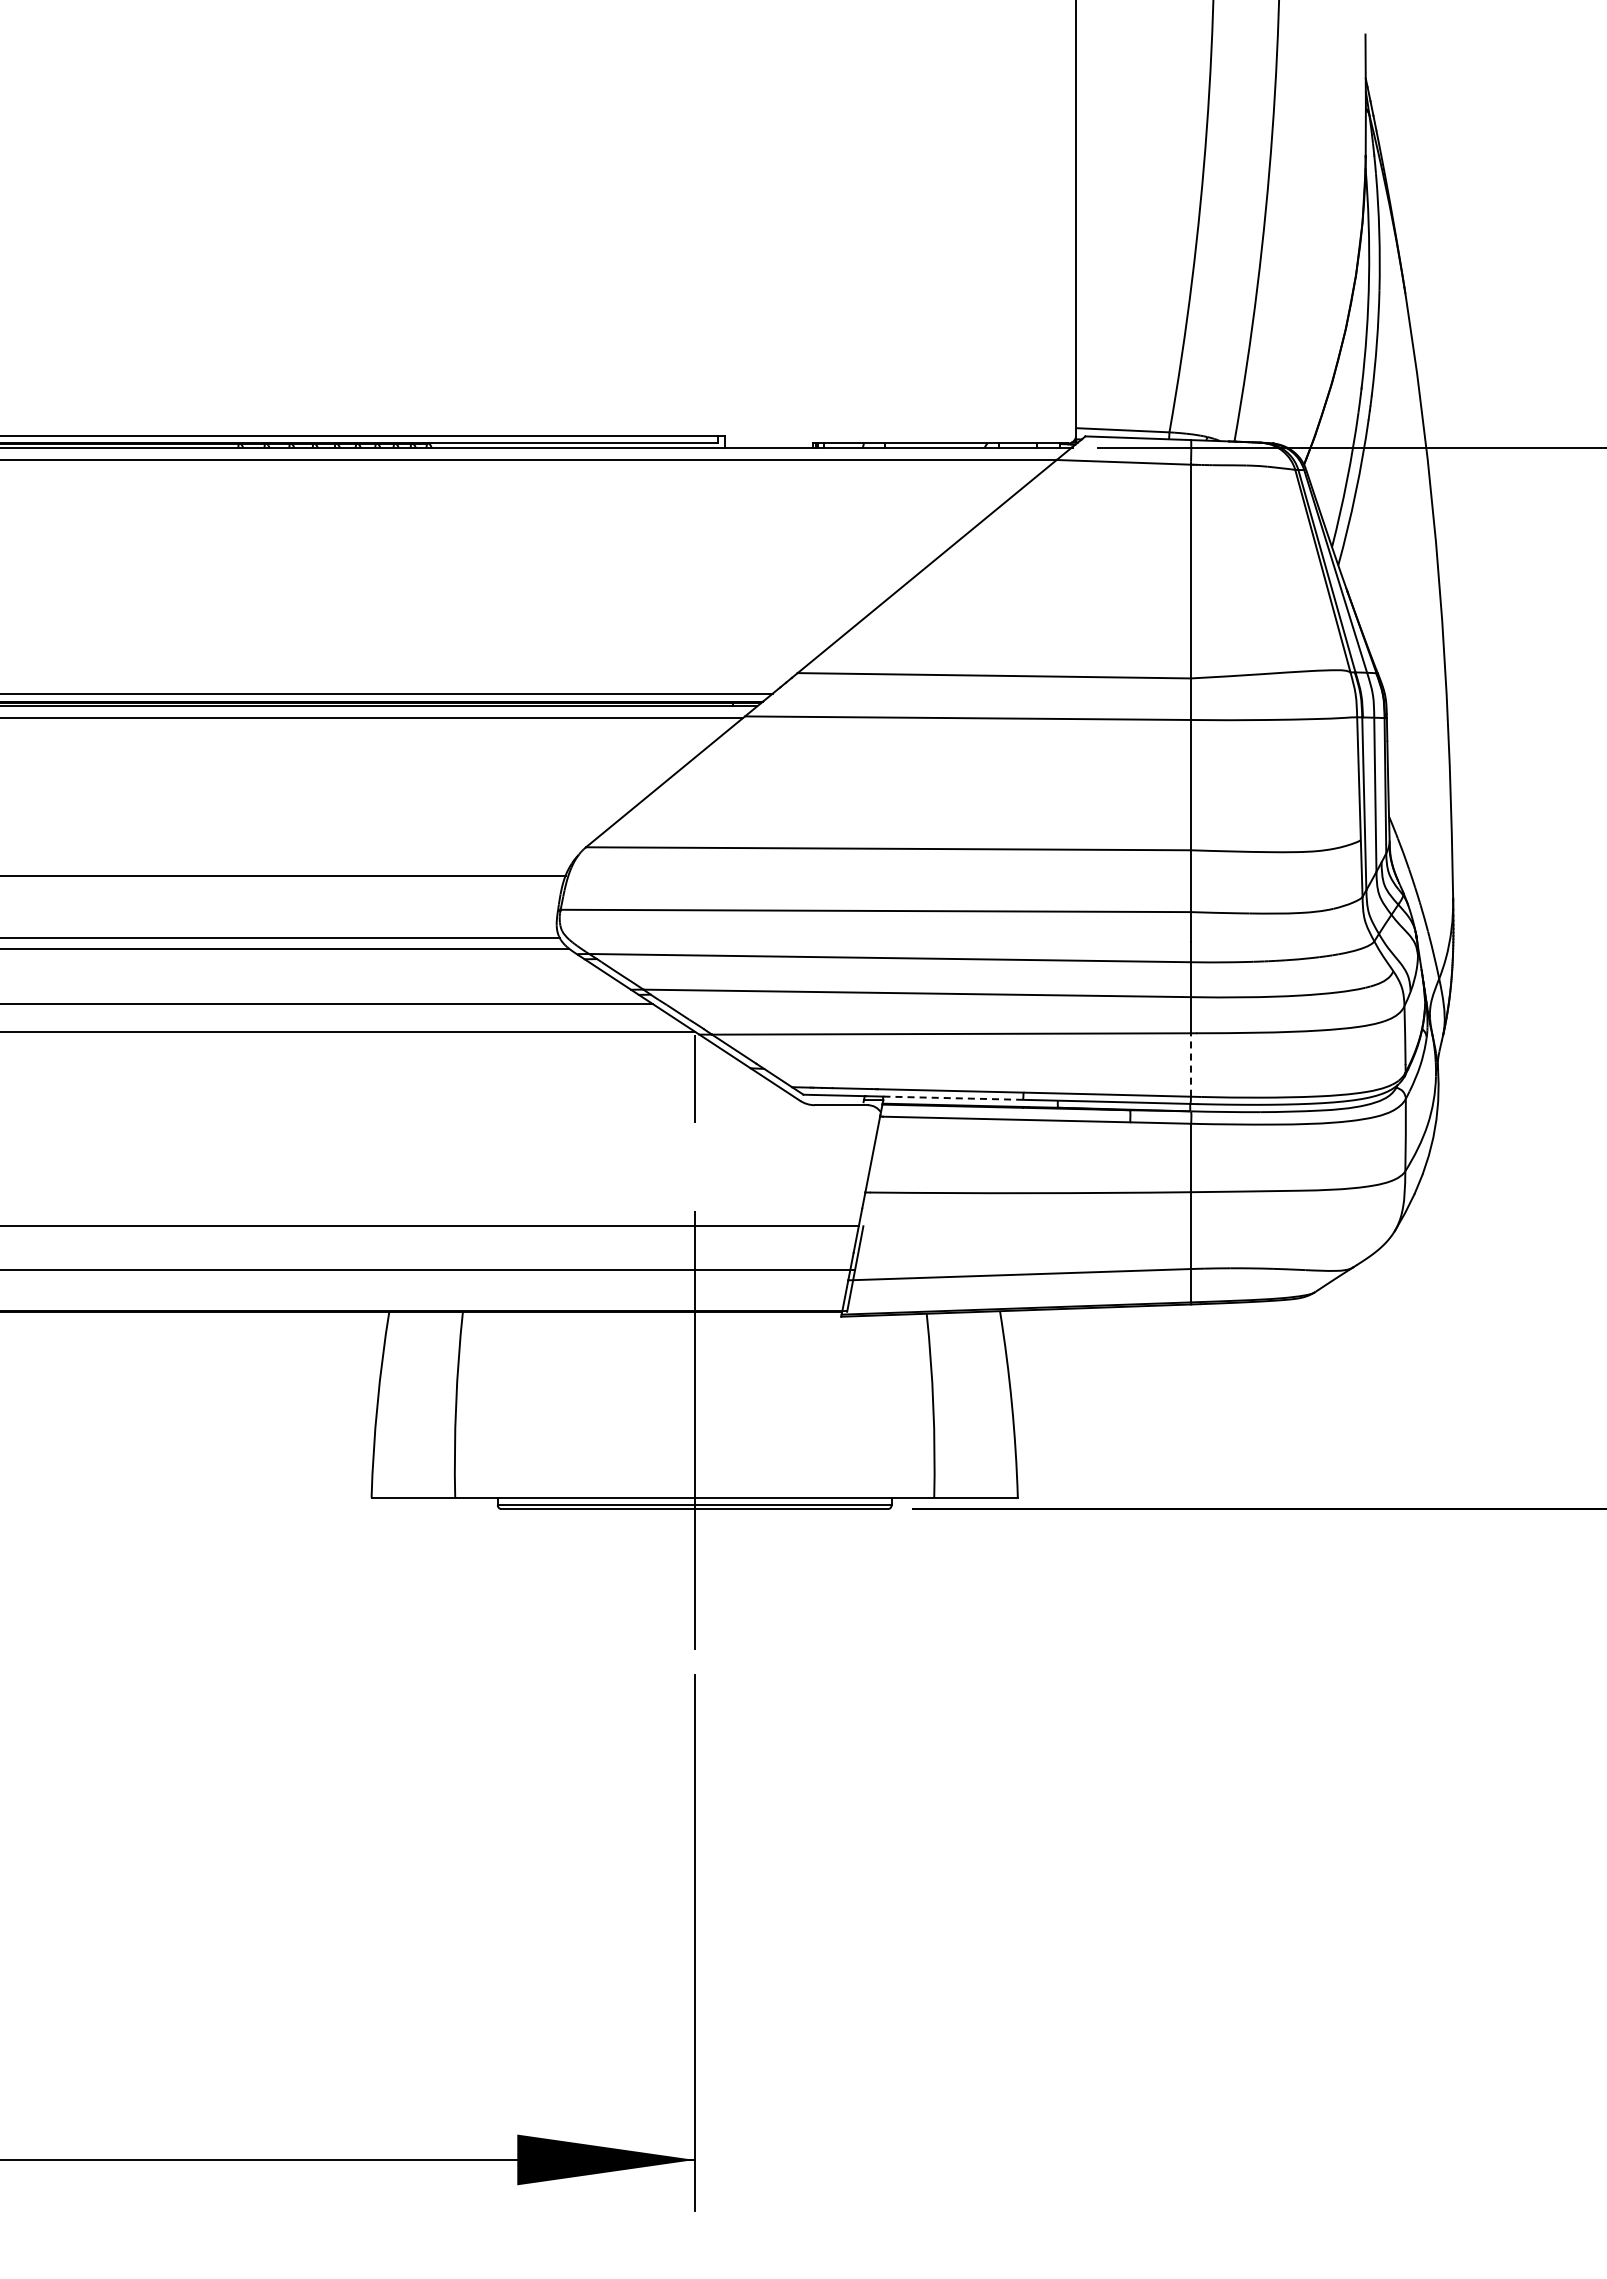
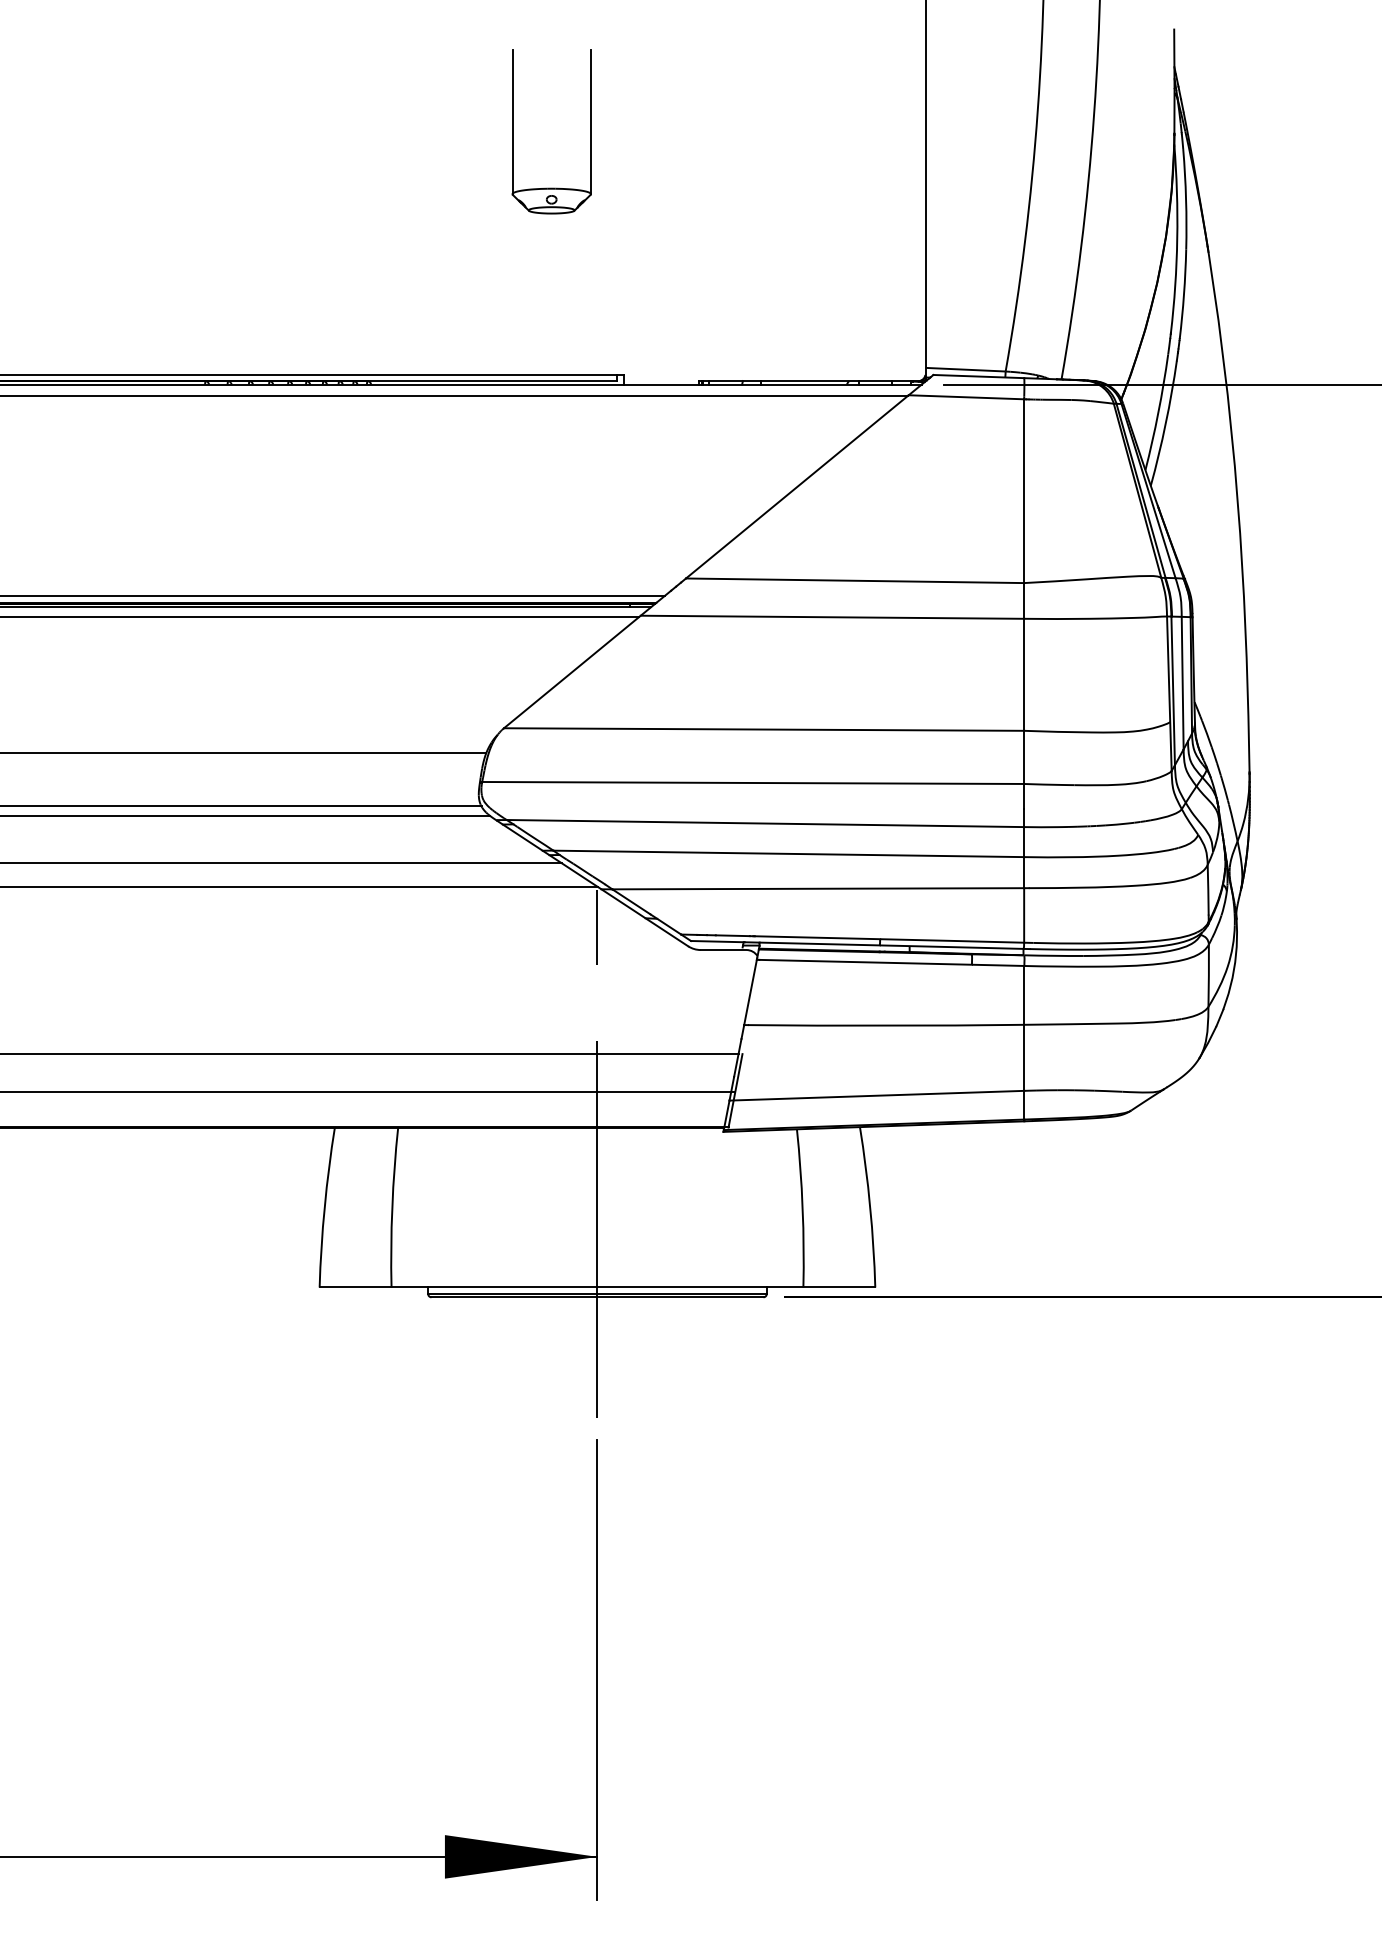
part: (596, 153) -> (513, 131), added
line: (1190, 1065) -> (1023, 915), dashed -> solid
line: (953, 1098) -> (819, 944), dashed -> solid

